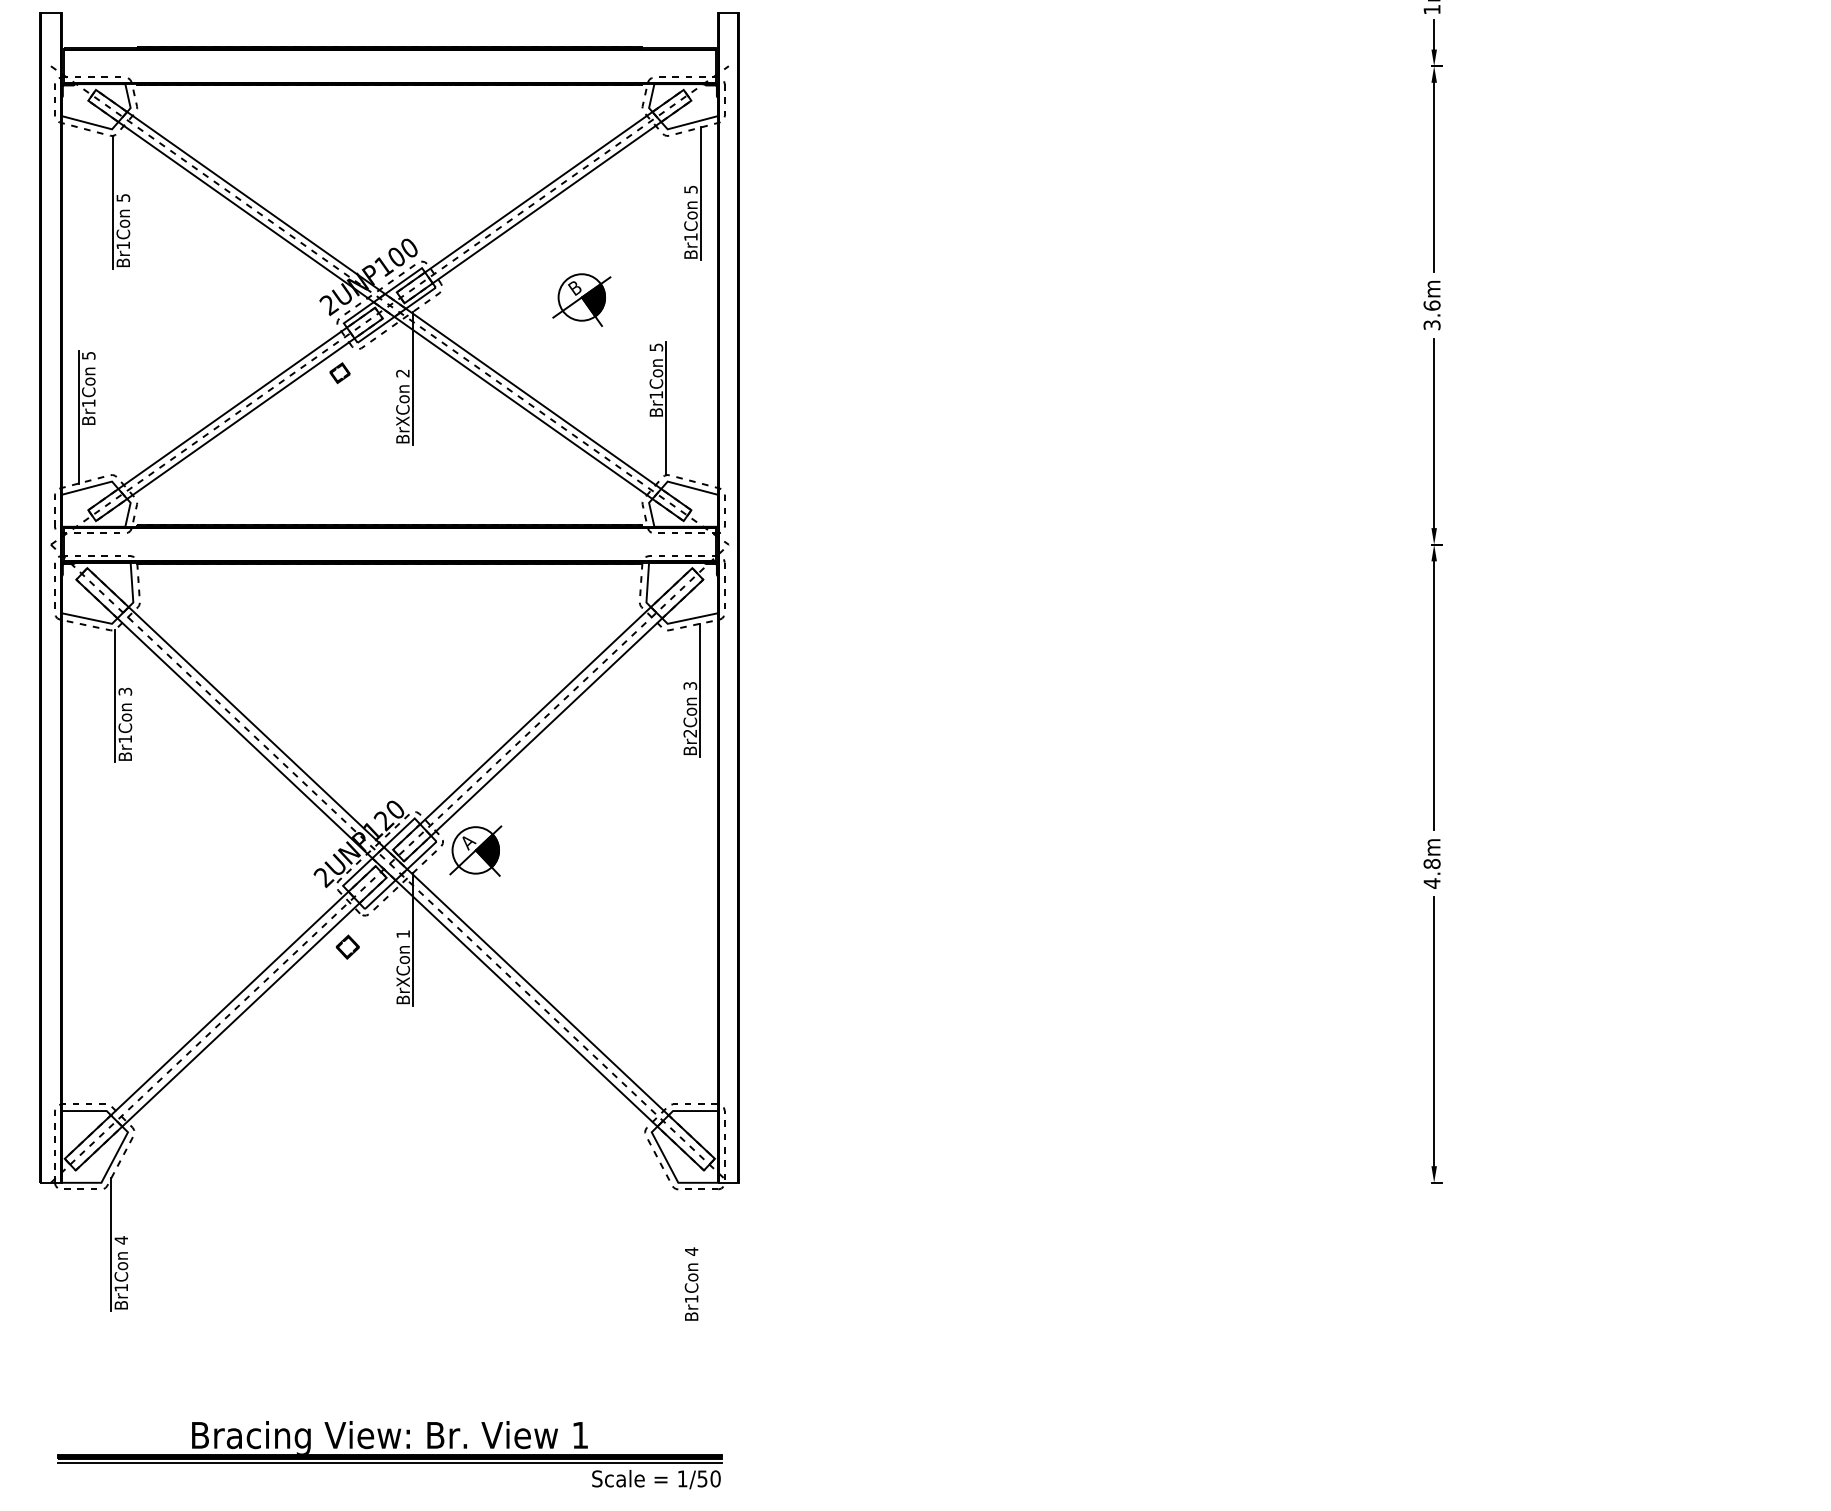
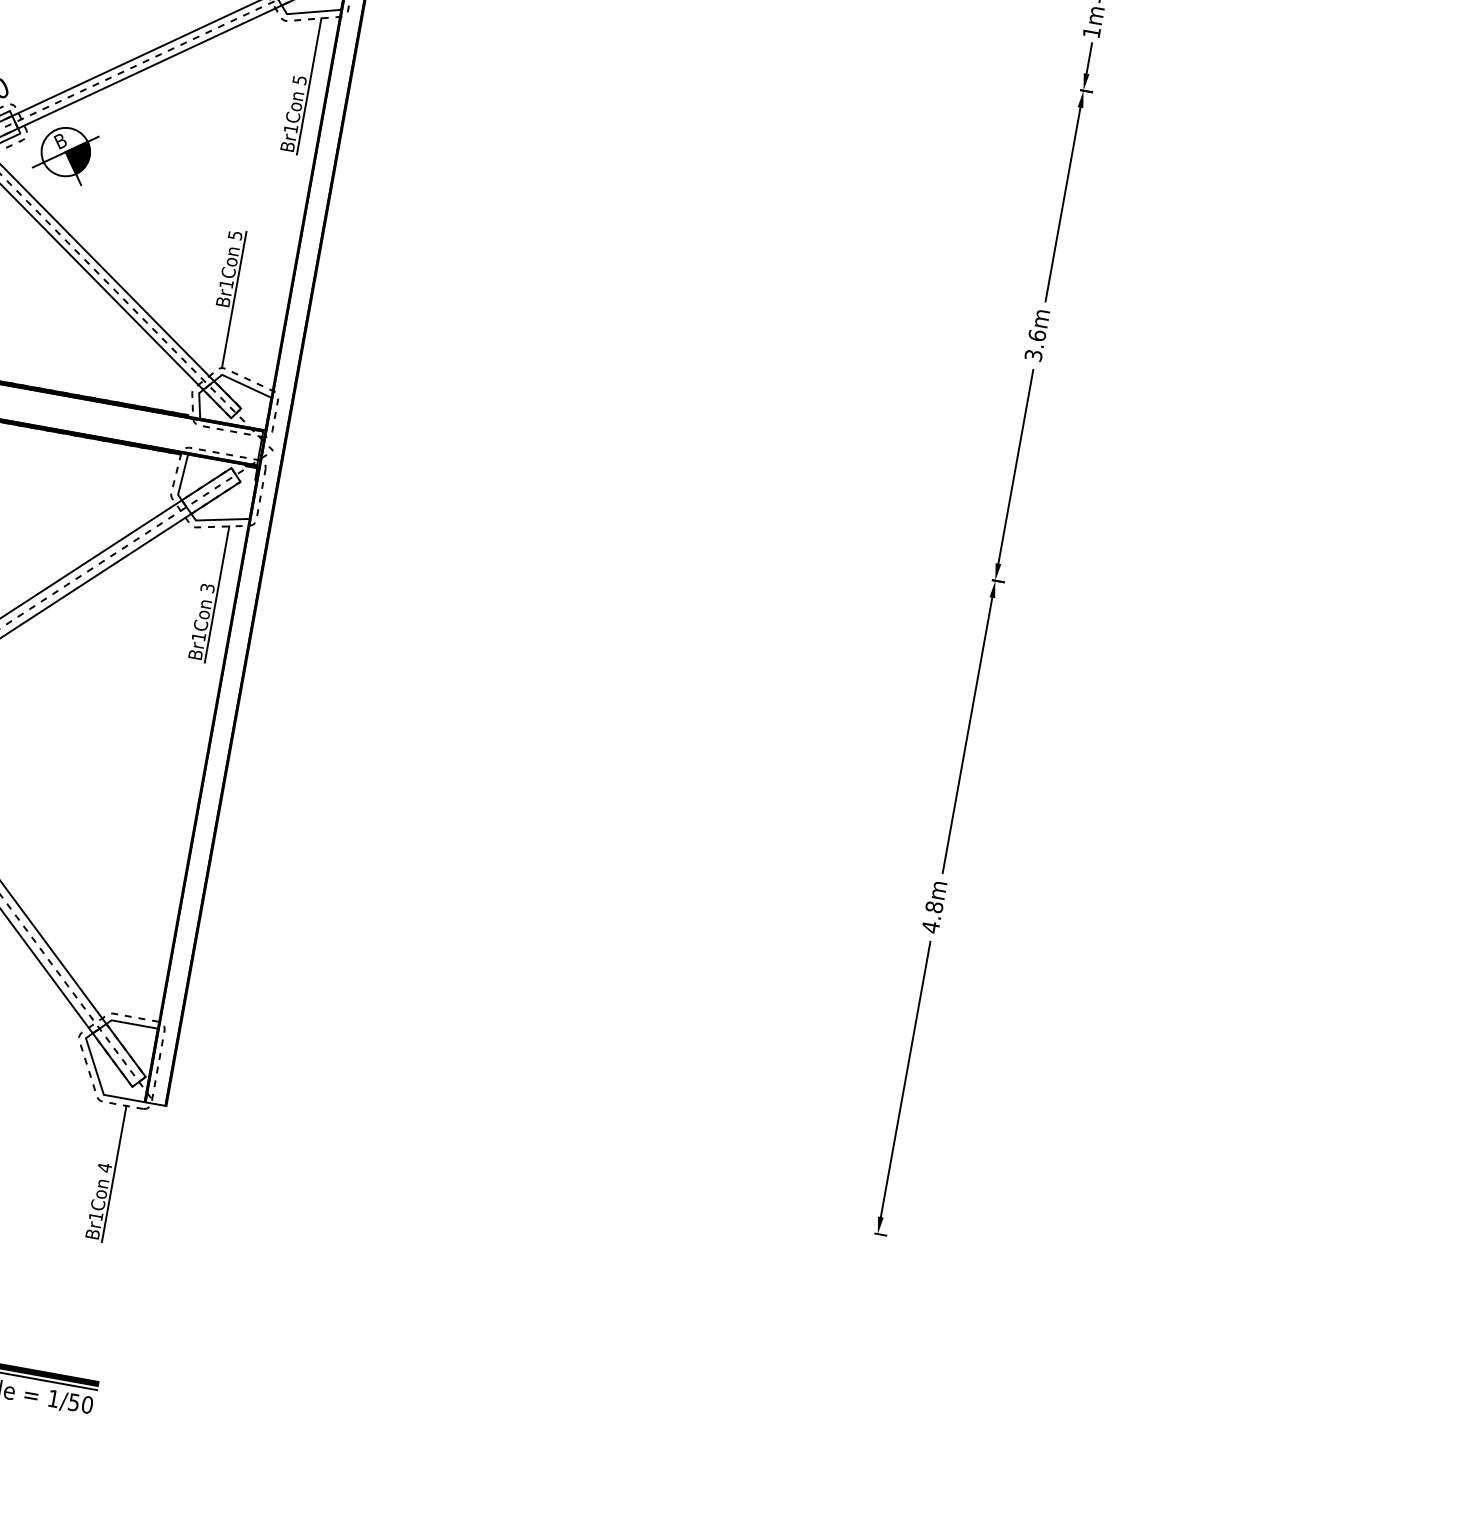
part: (581, 299) -> (65, 154), moved
text: (689, 733) -> (198, 636), Br2Con -> Br1Con
line: (701, 1255) -> (114, 1173), added

